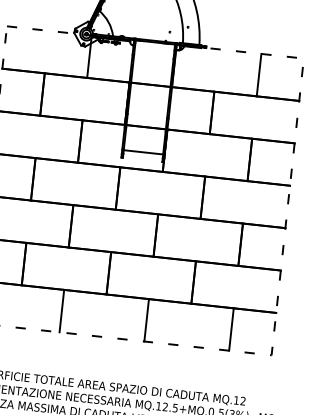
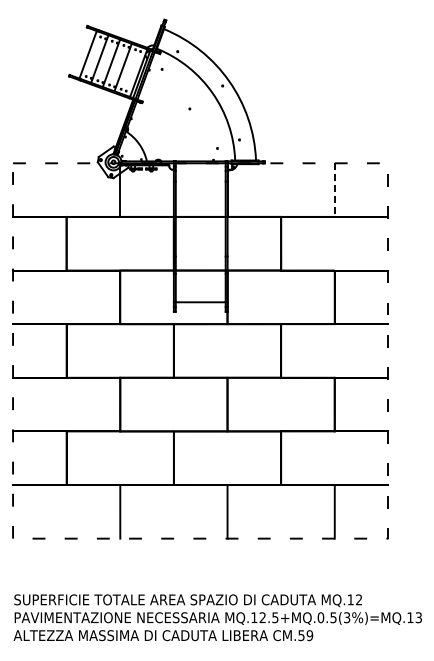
line: (258, 75) -> (334, 190), solid -> dashed

